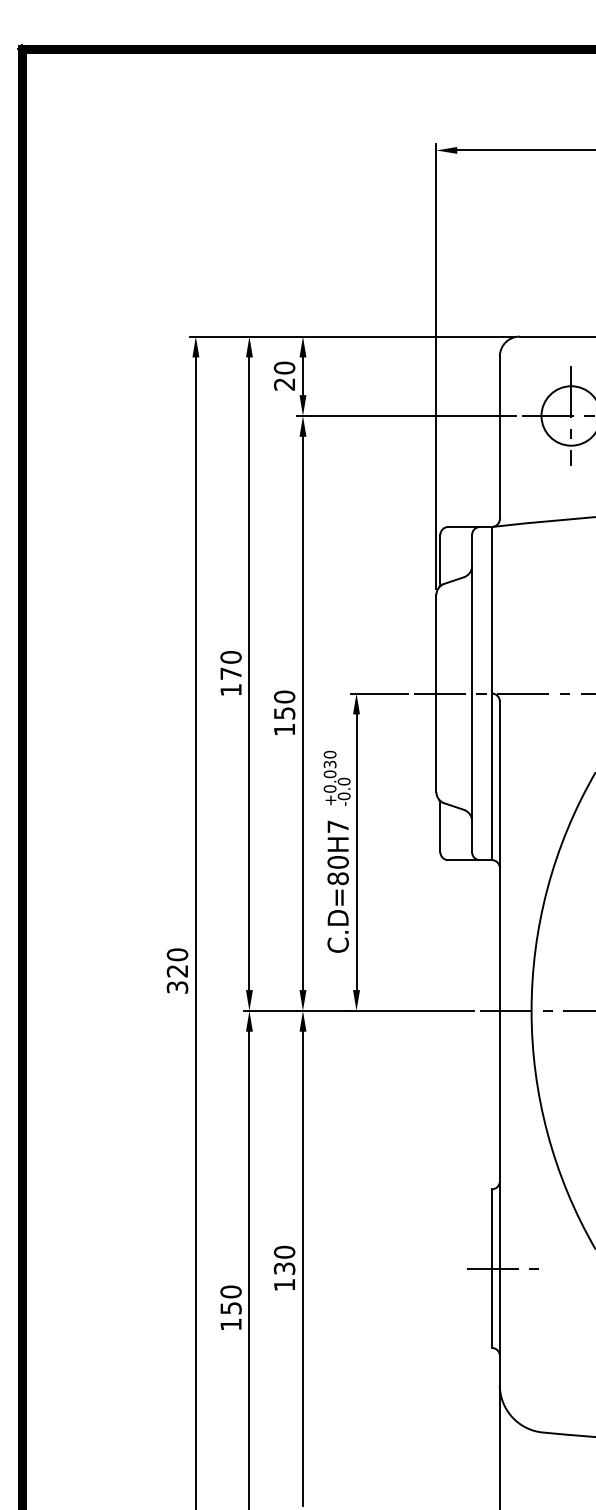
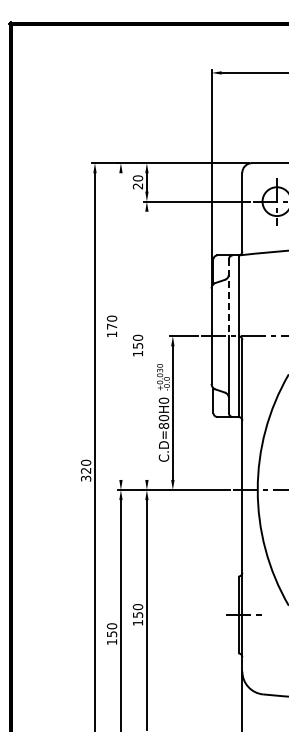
line: (471, 615) -> (228, 298), solid -> dashed
line: (248, 673) -> (120, 326), removed
line: (302, 712) -> (146, 345), removed
text: (337, 826) -> (163, 400), C.D=80H7 -> C.D=80H0
text: (281, 1267) -> (136, 614), 130 -> 150

